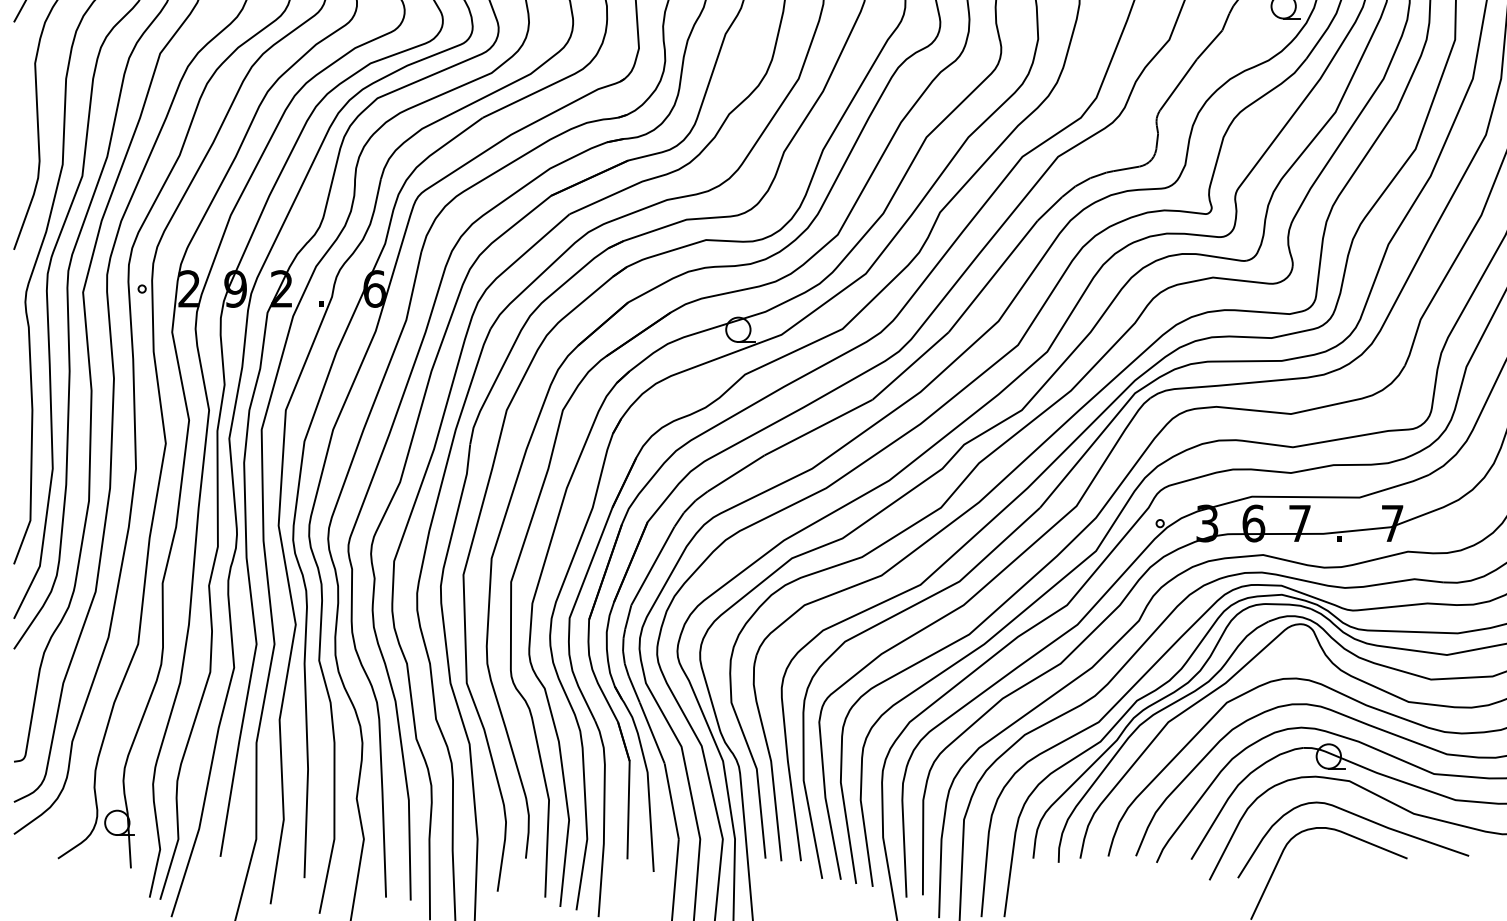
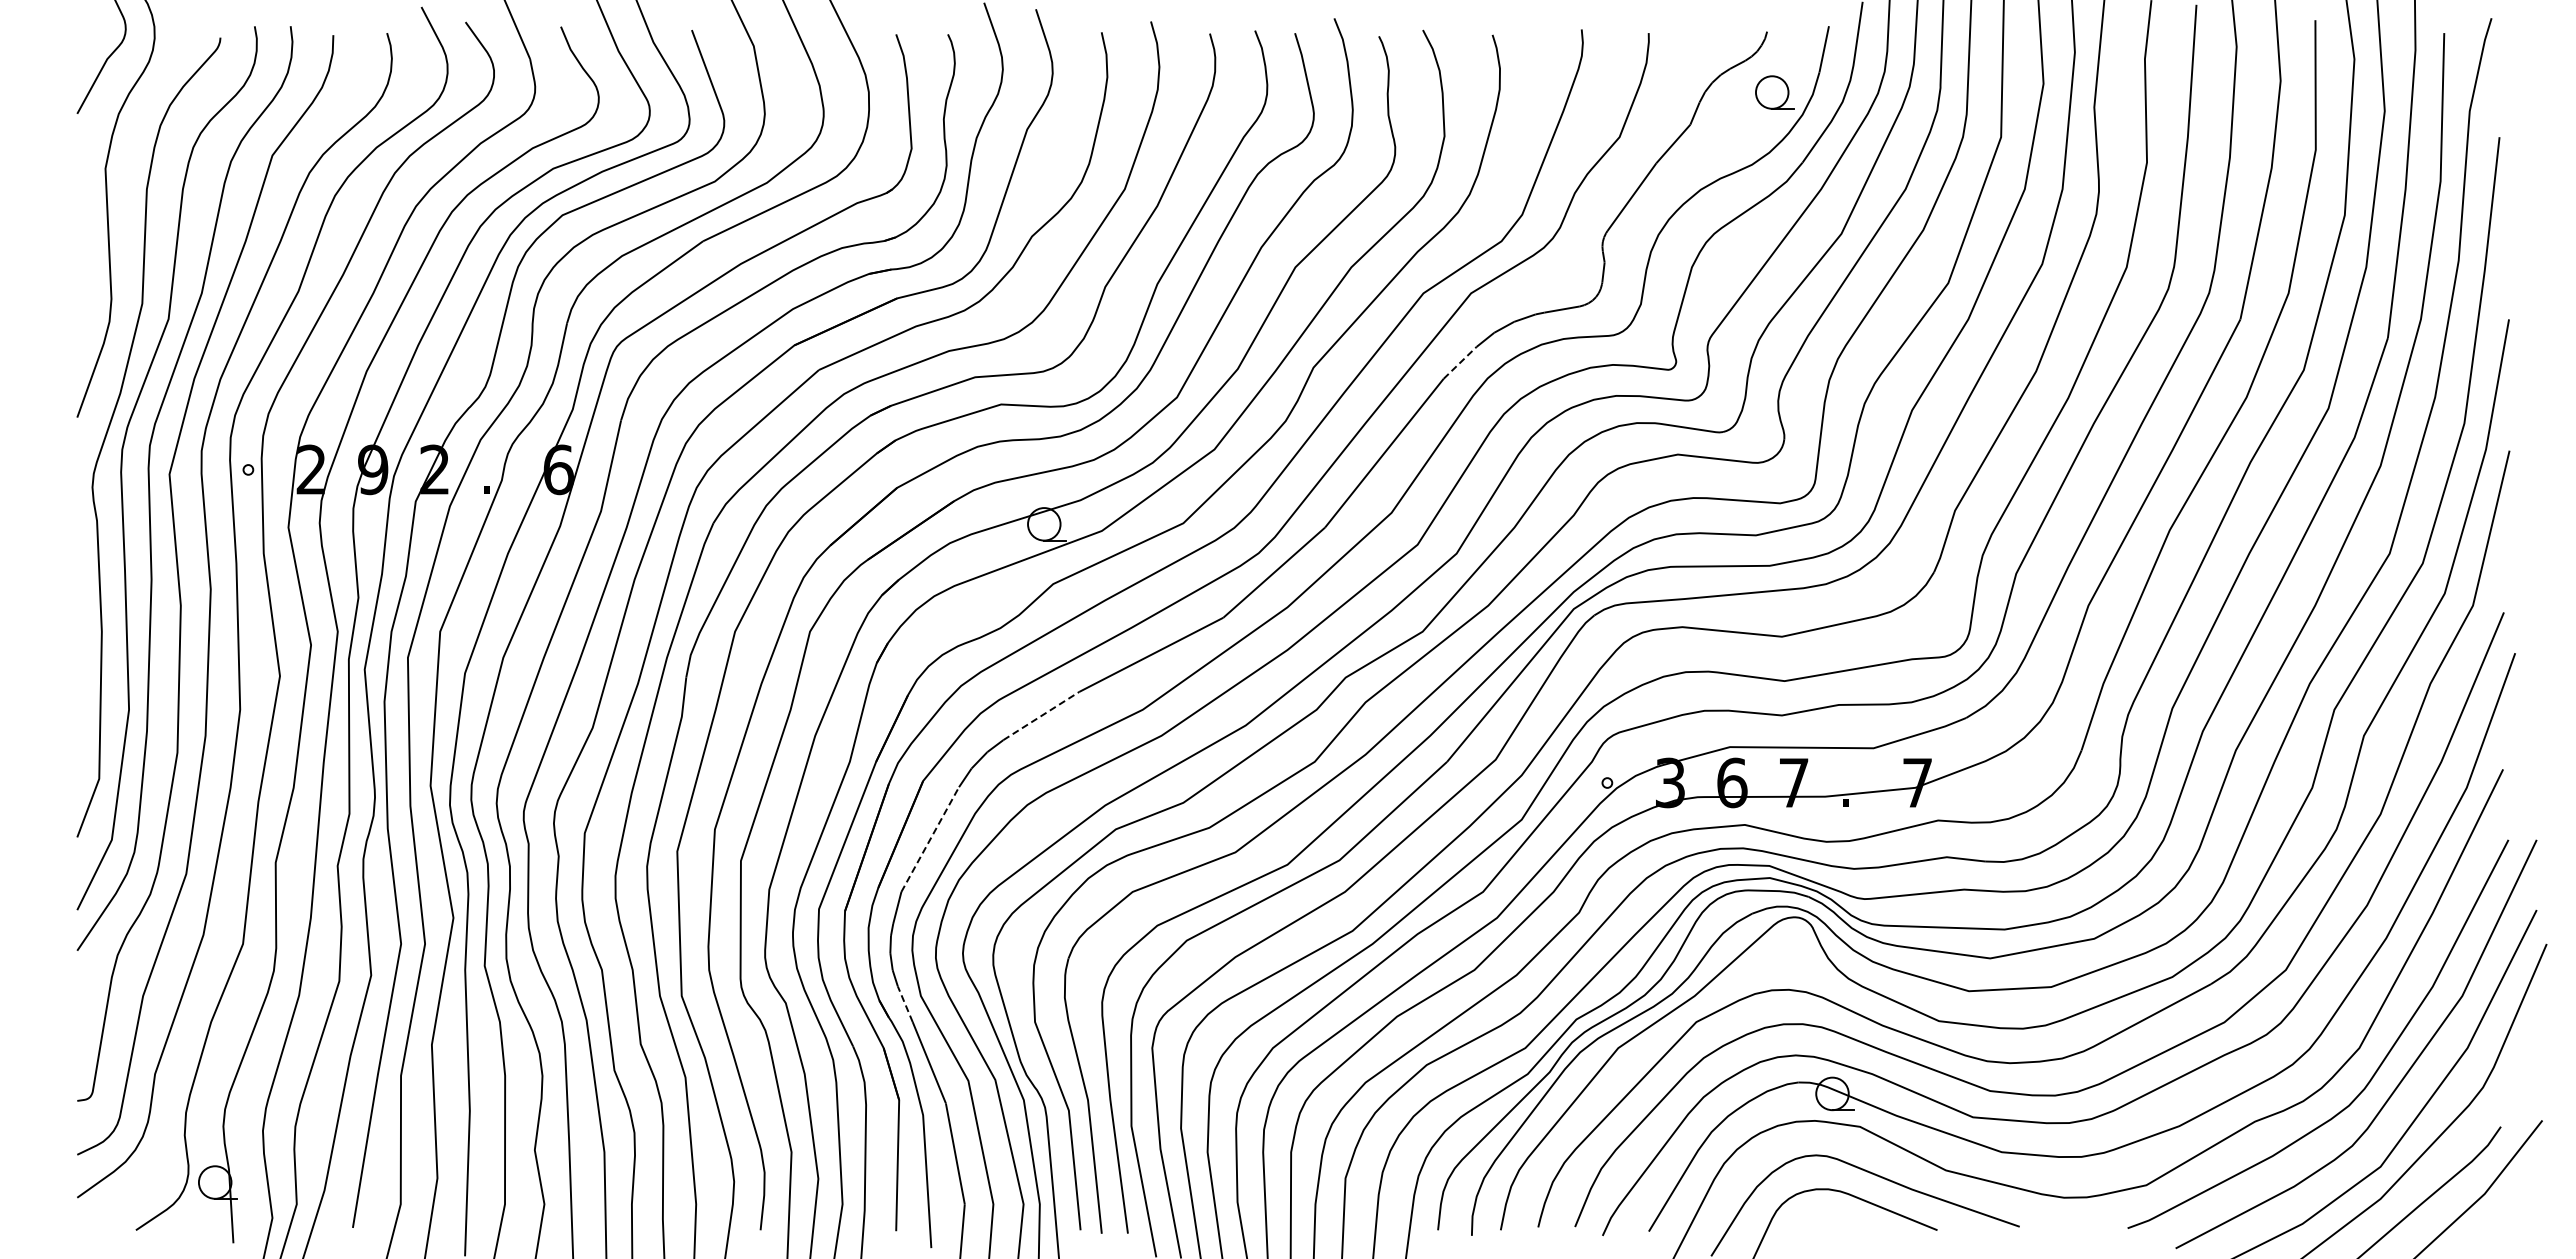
line: (1050, 208) -> (1460, 362), solid -> dashed
line: (736, 473) -> (1041, 716), solid -> dashed
line: (653, 565) -> (930, 839), solid -> dashed
line: (634, 688) -> (905, 1003), solid -> dashed

